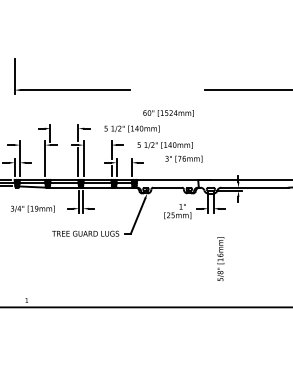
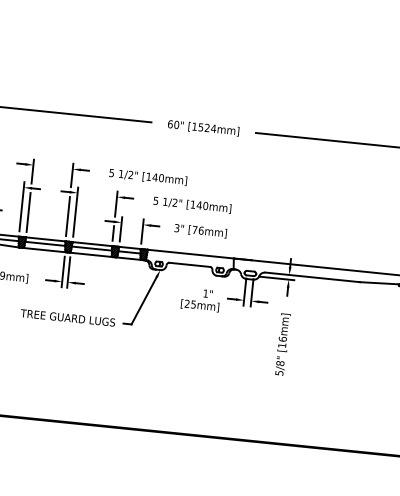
text: (168, 113) -> (203, 128), moved
text: (183, 158) -> (200, 230), moved
line: (50, 162) -> (28, 212), added
text: (220, 258) -> (282, 343), moved

